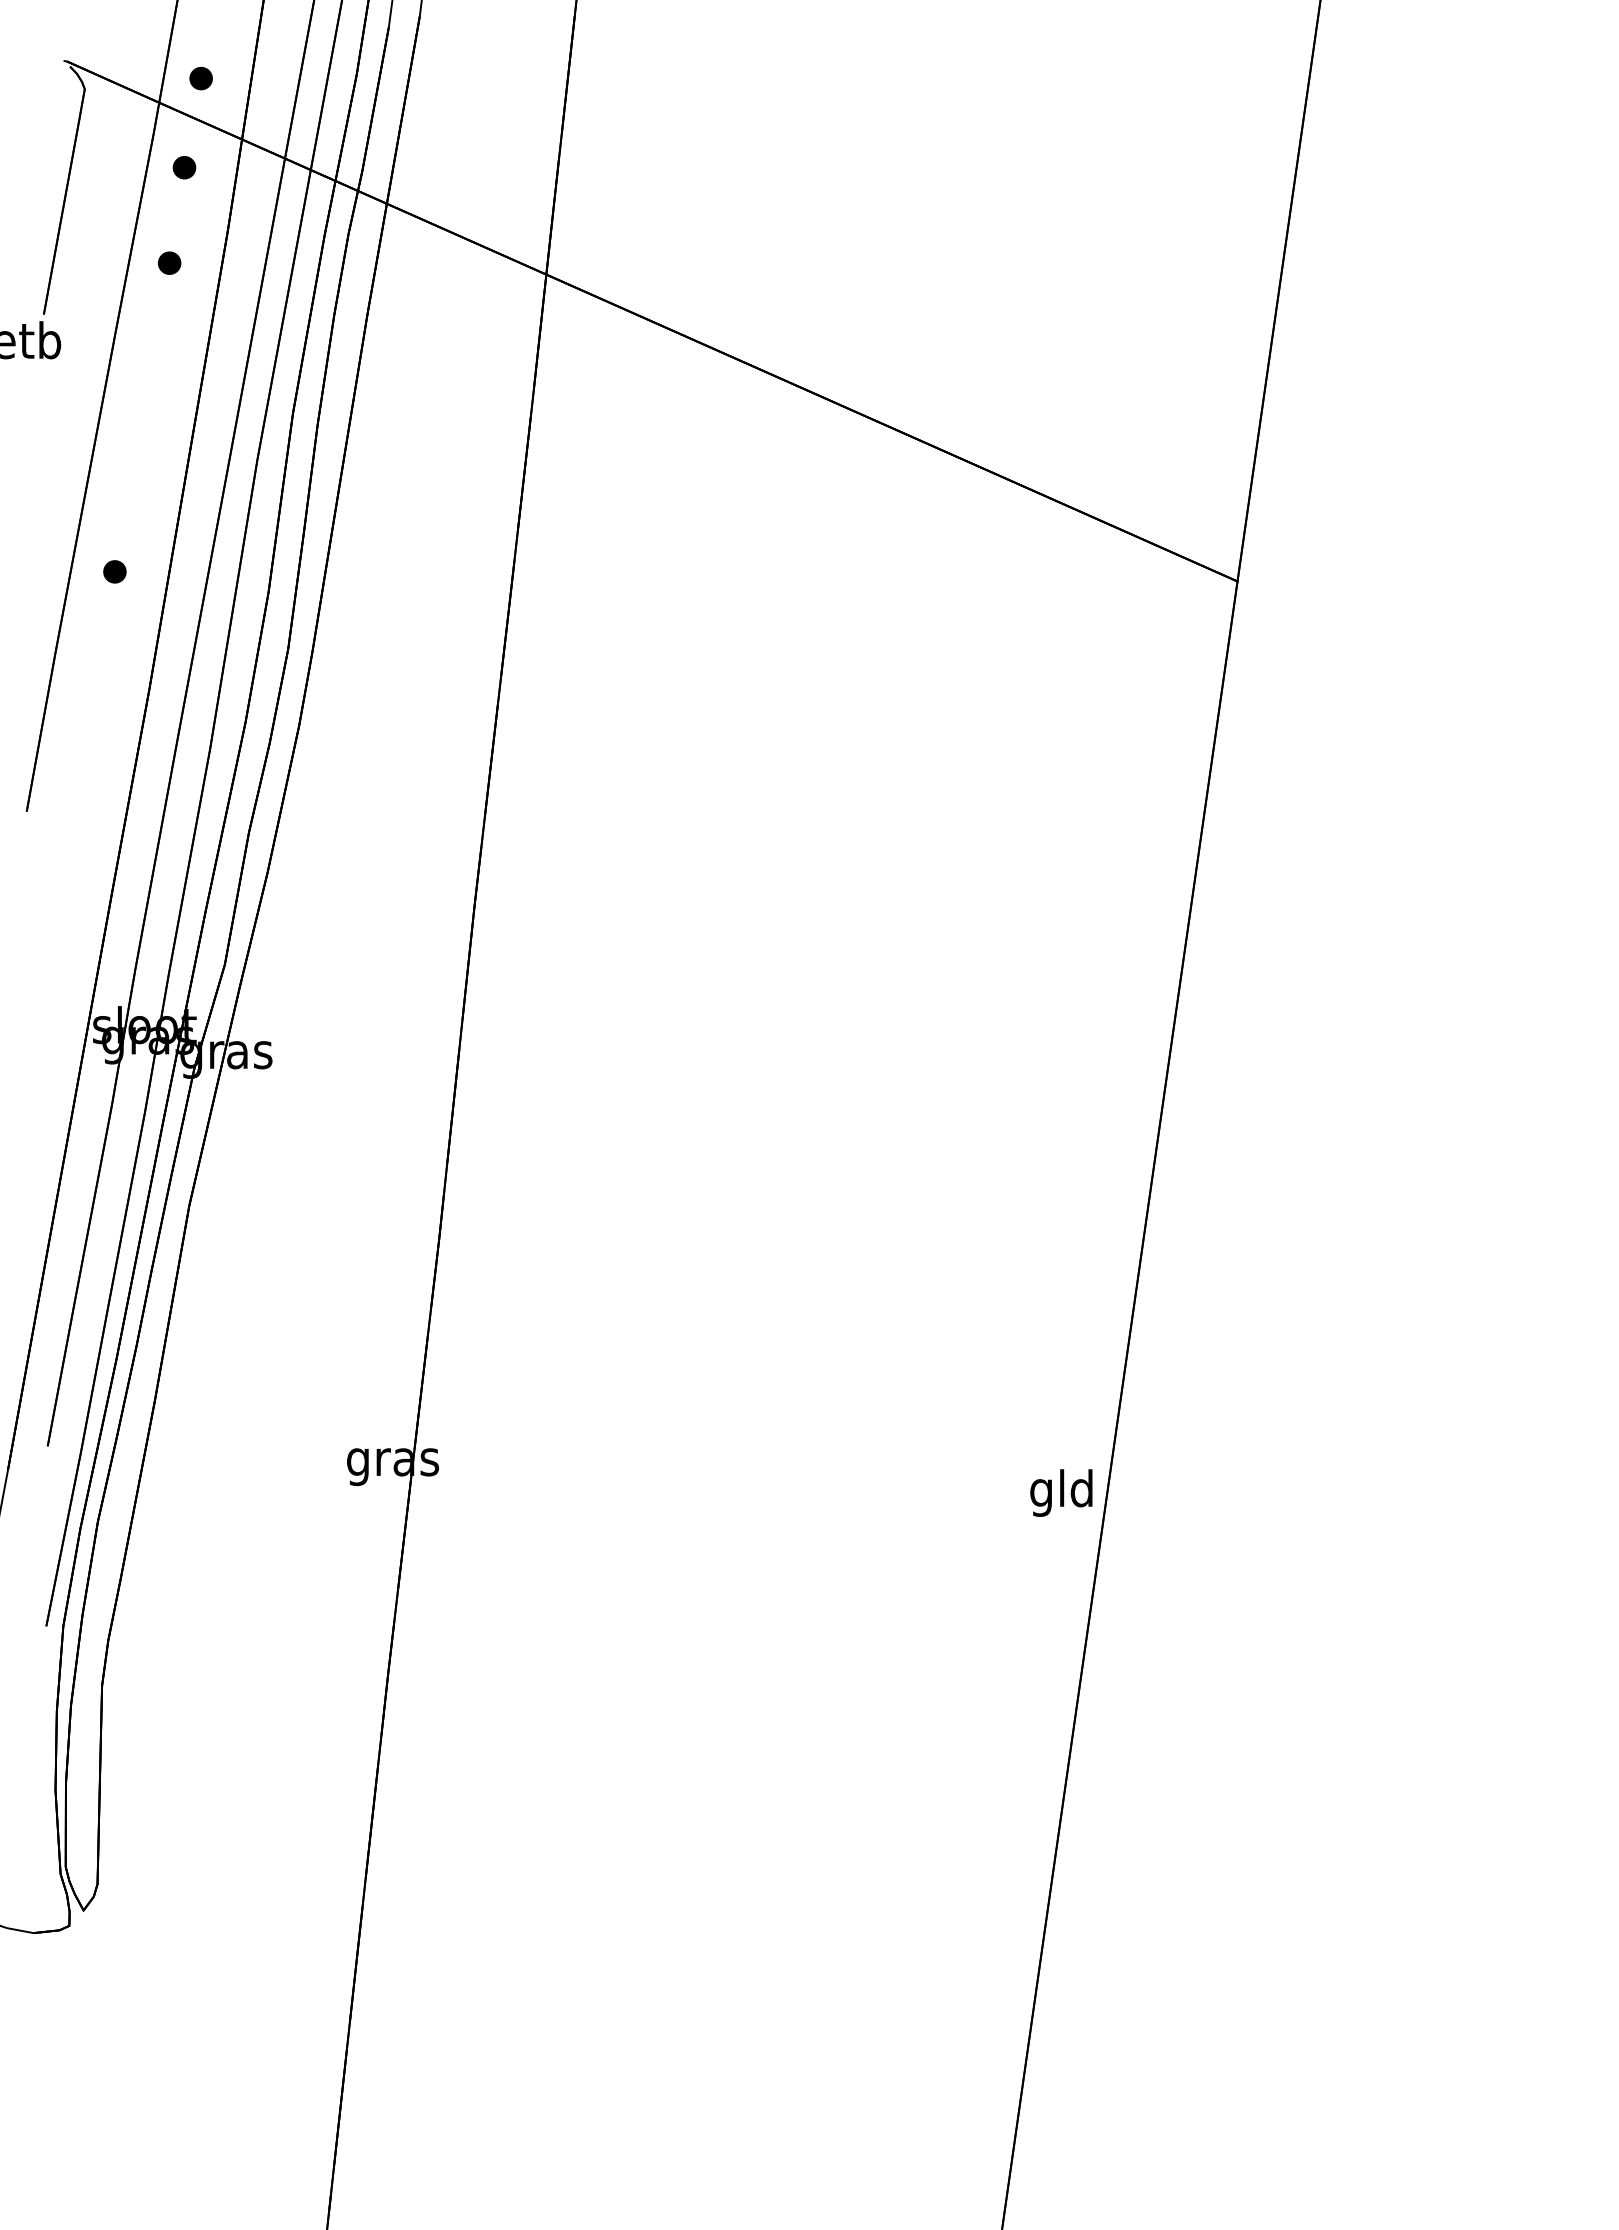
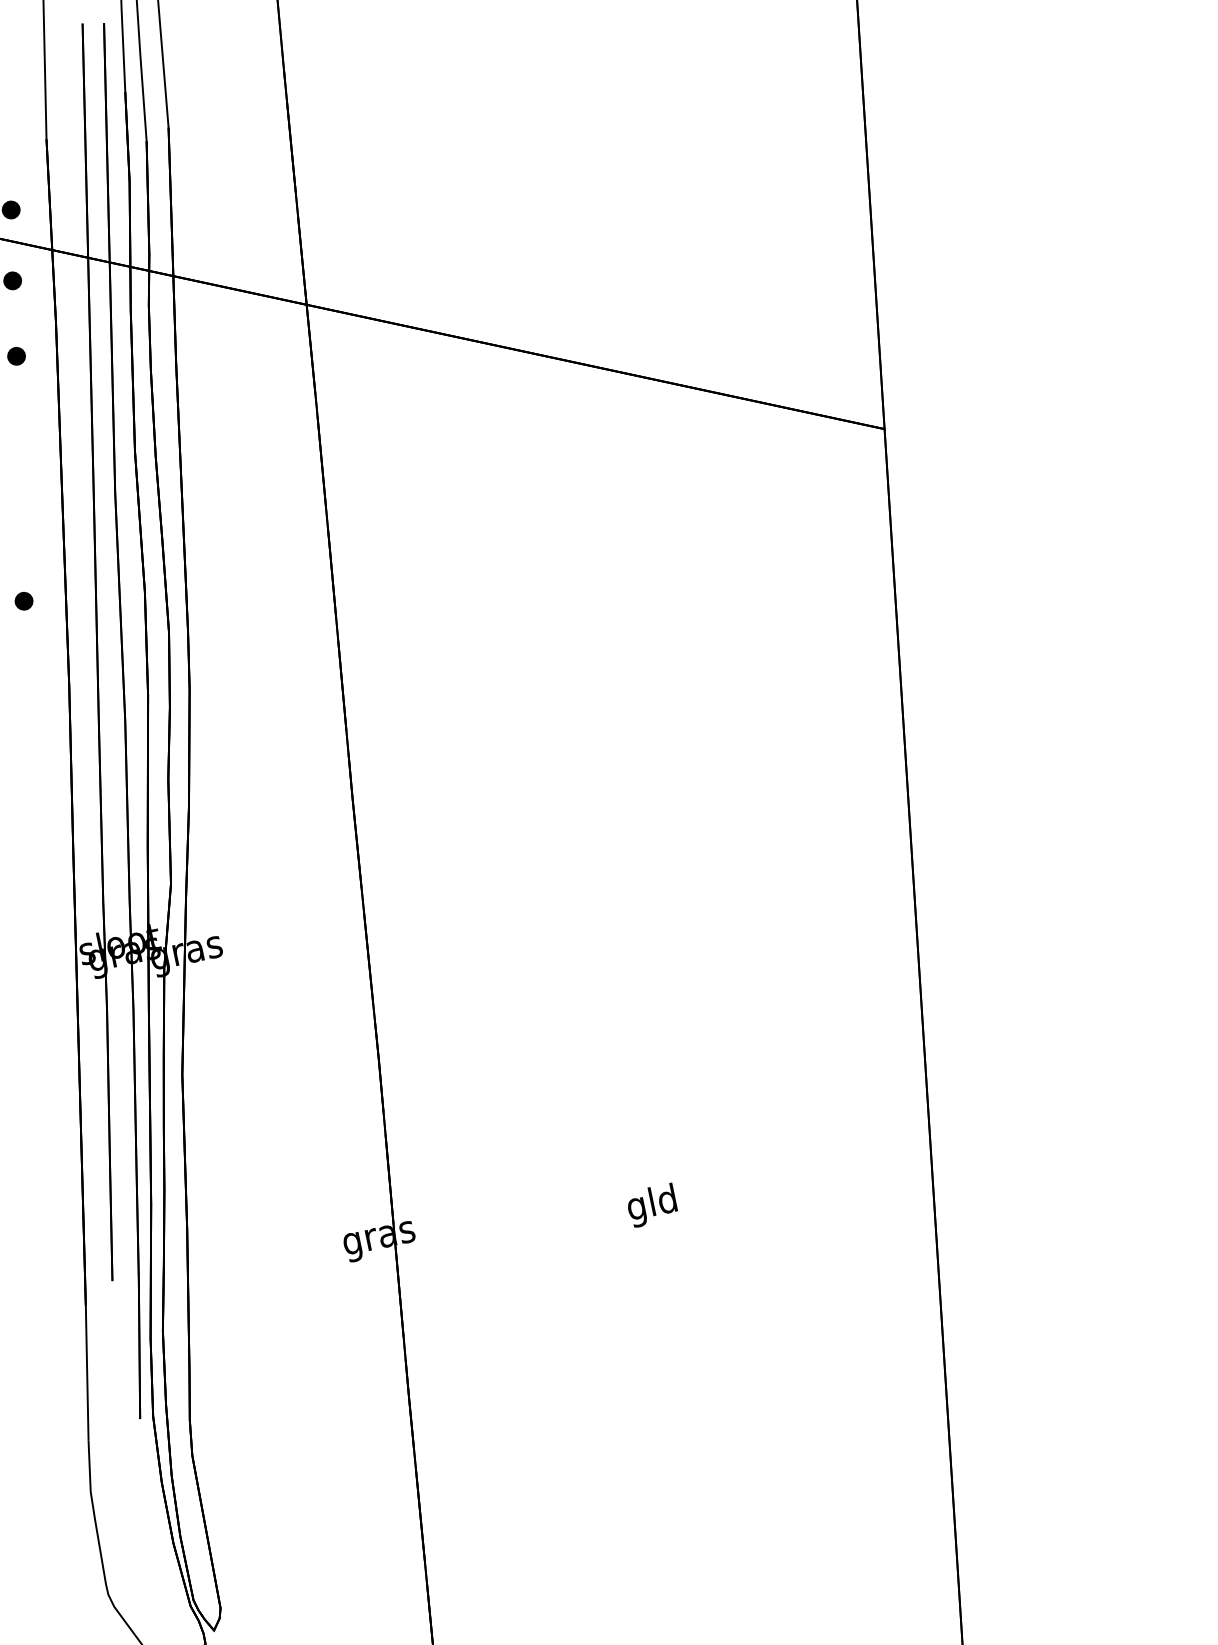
text: (1061, 1492) -> (652, 1205), moved

